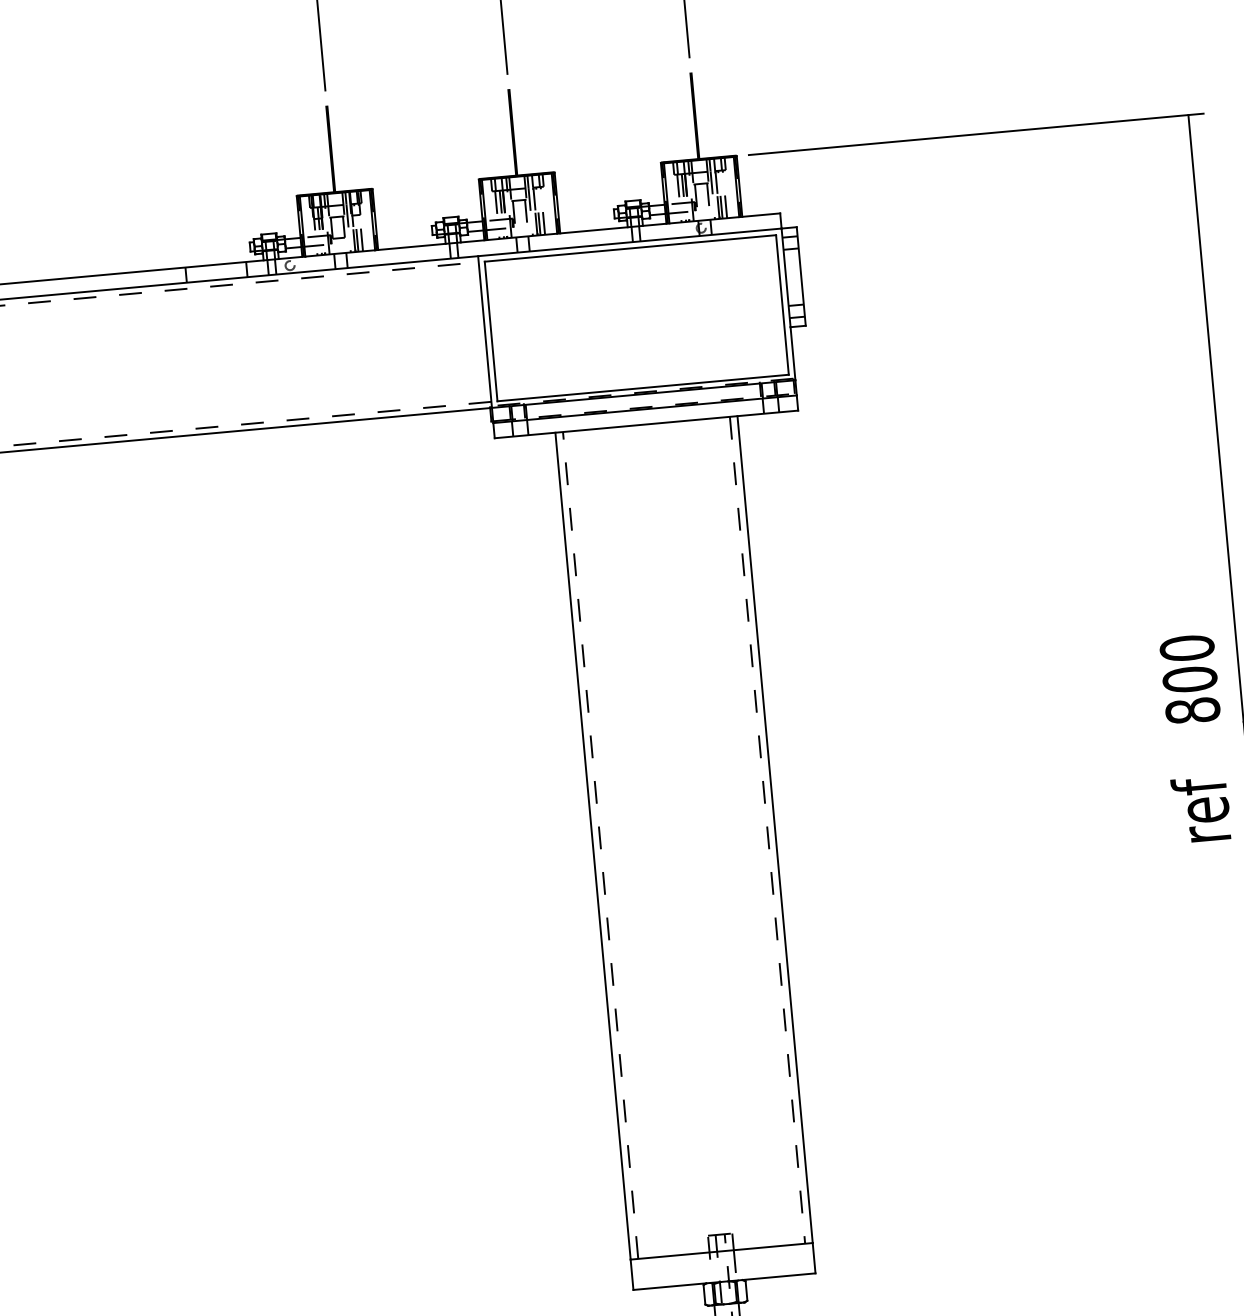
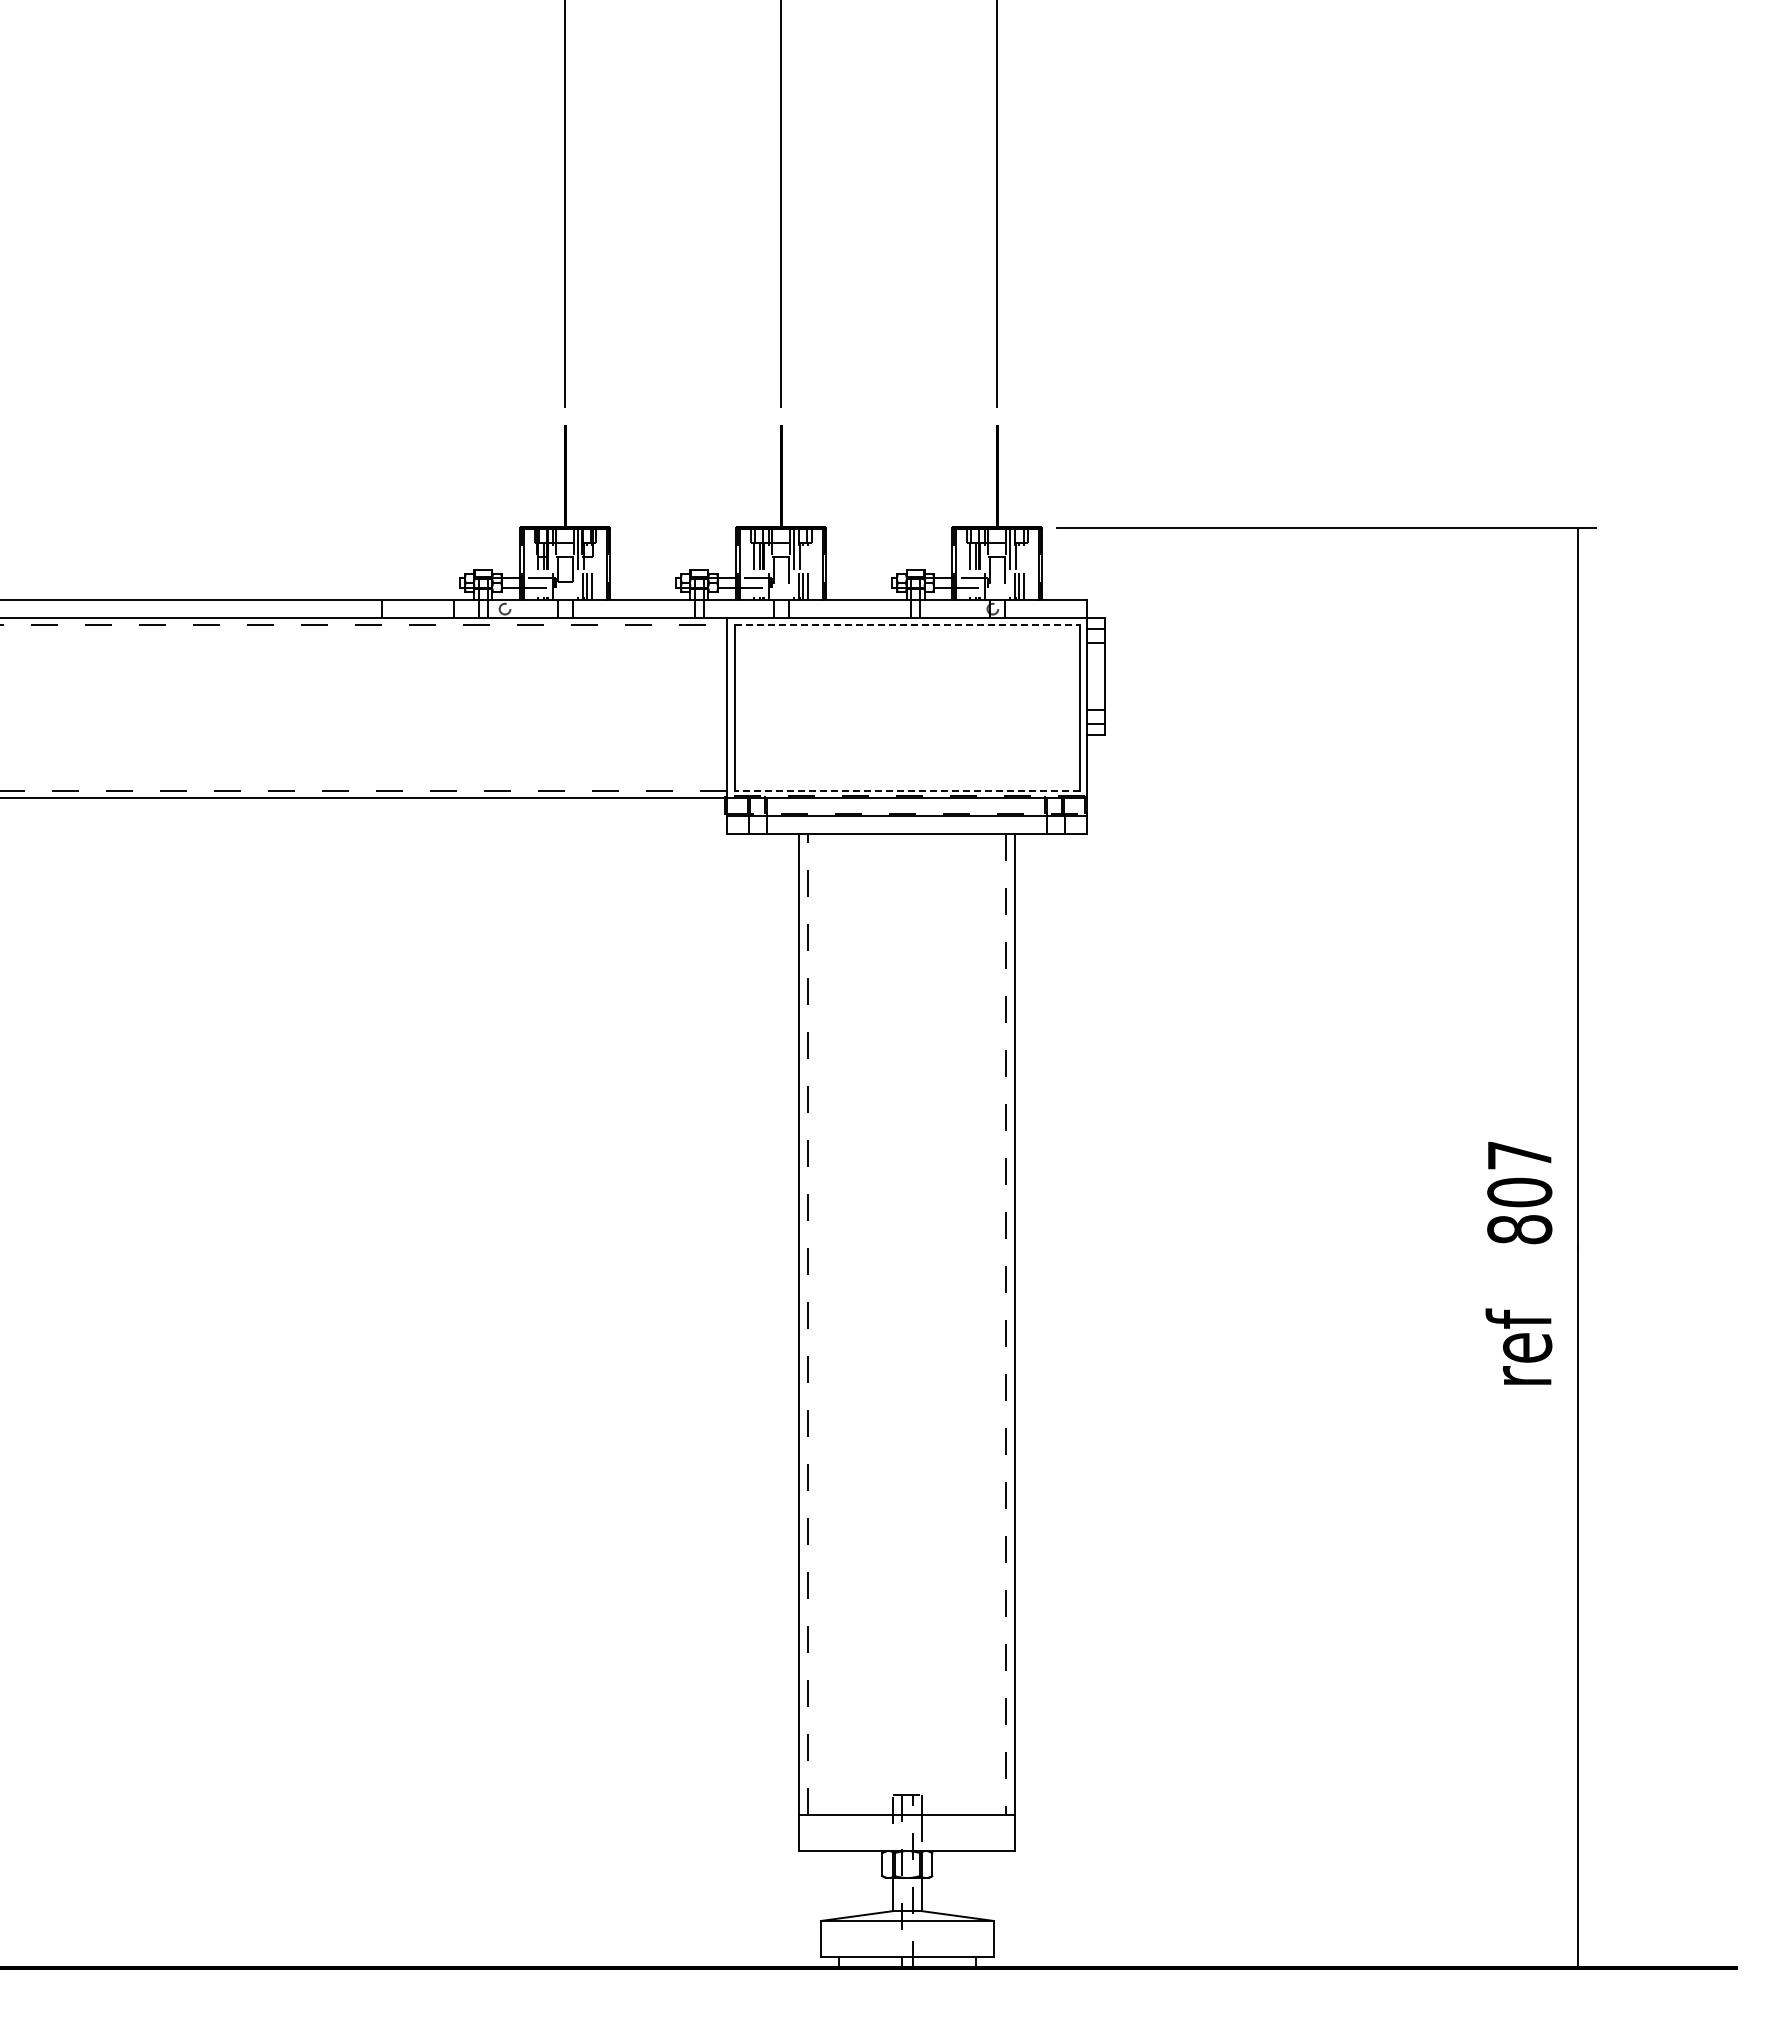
line: (630, 248) -> (907, 625), solid -> dashed
line: (643, 387) -> (907, 790), solid -> dashed
text: (1186, 648) -> (1519, 1155), 800 -> 807

